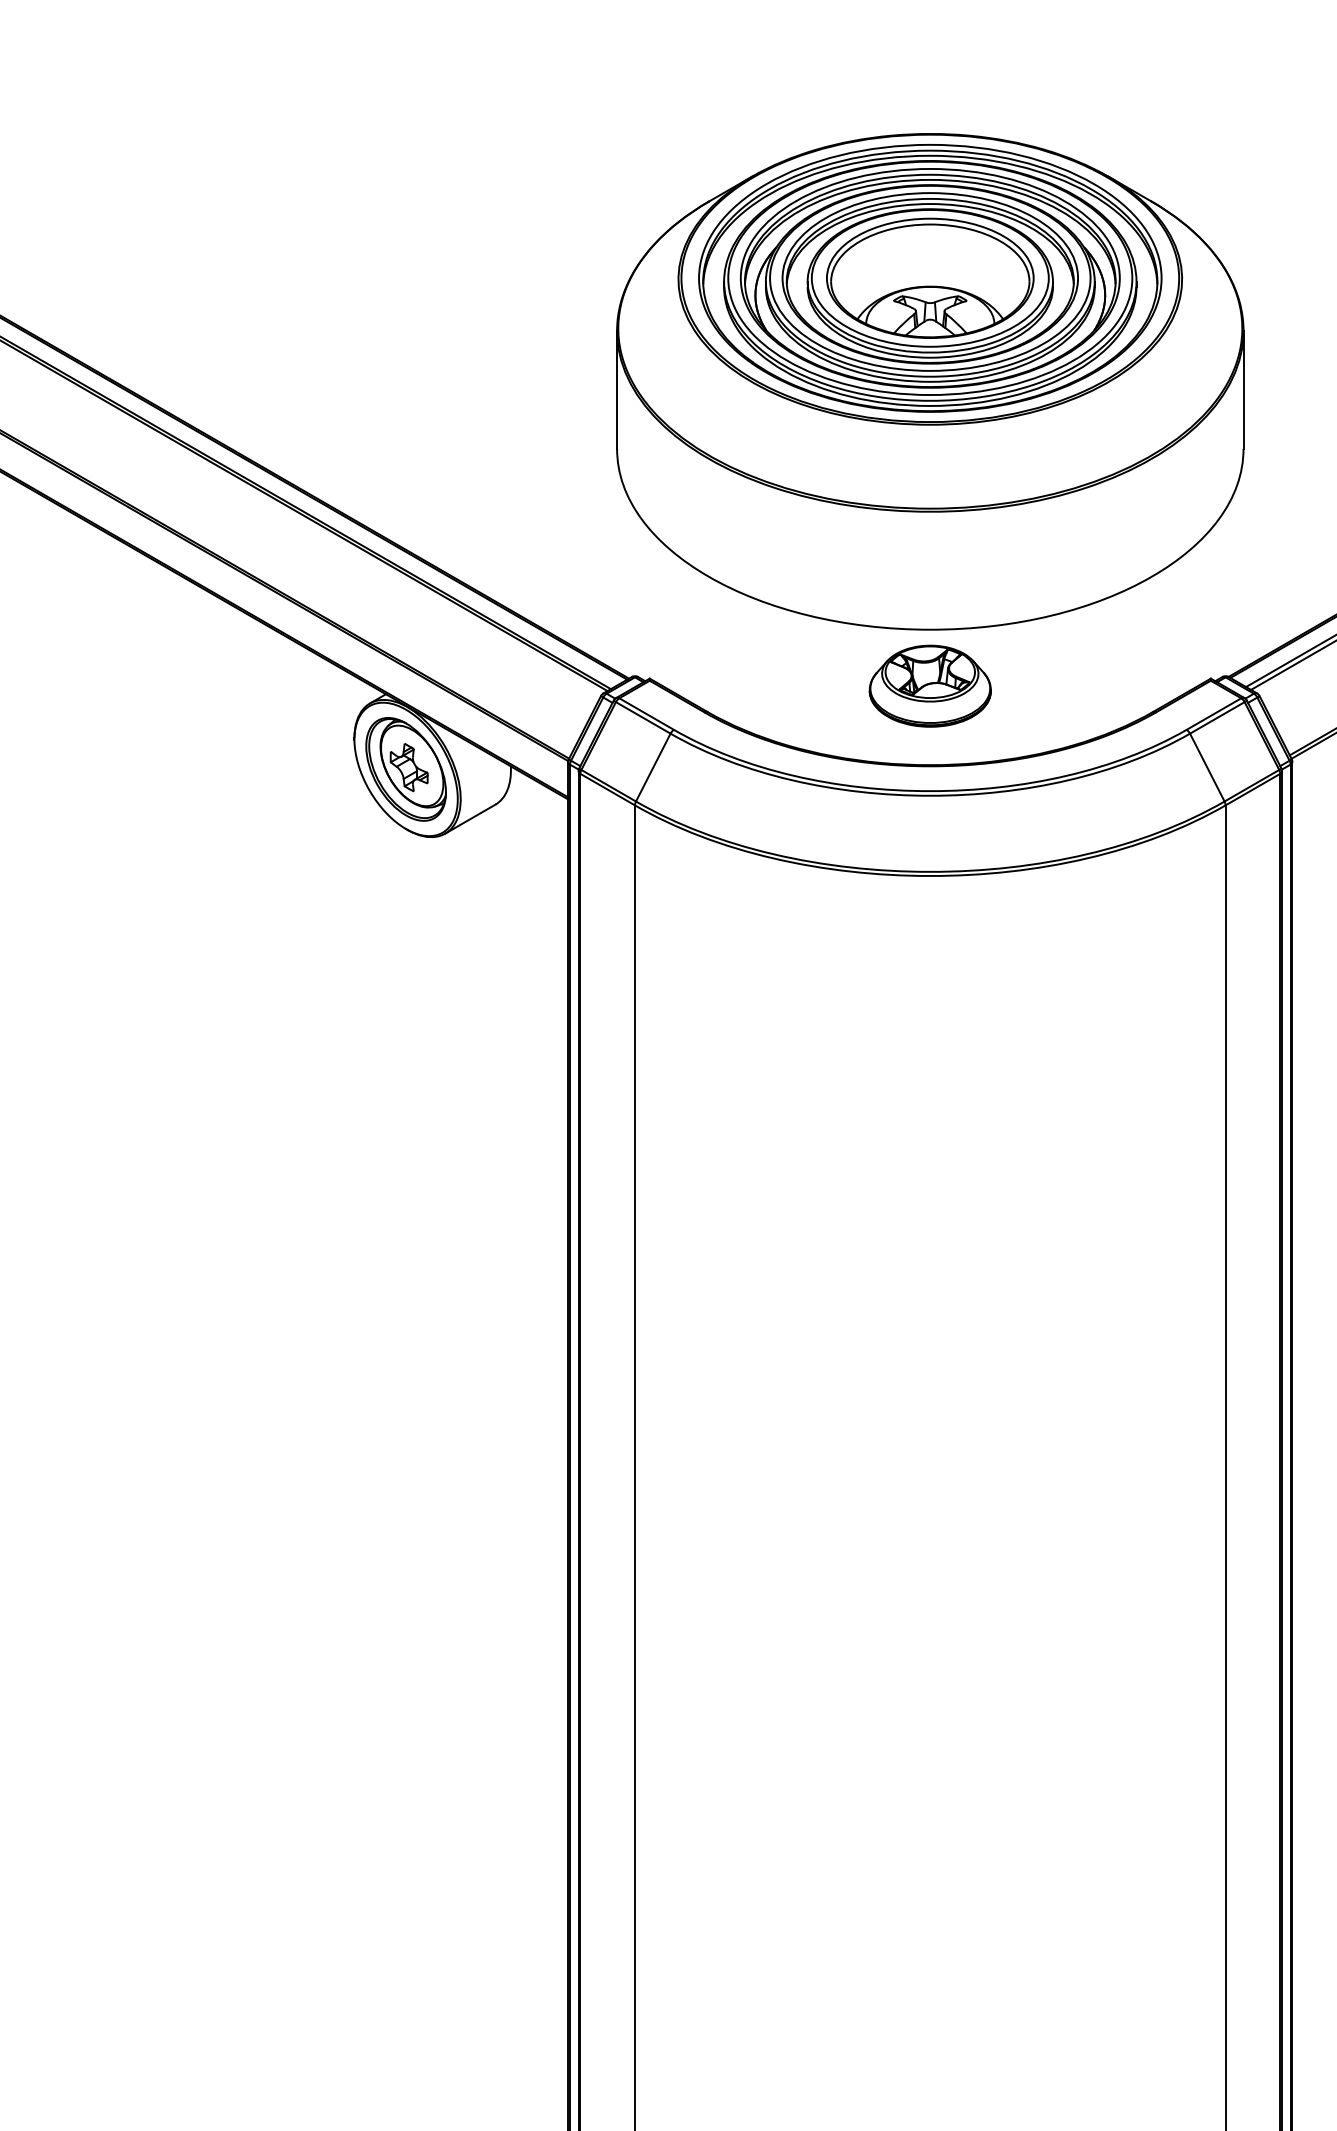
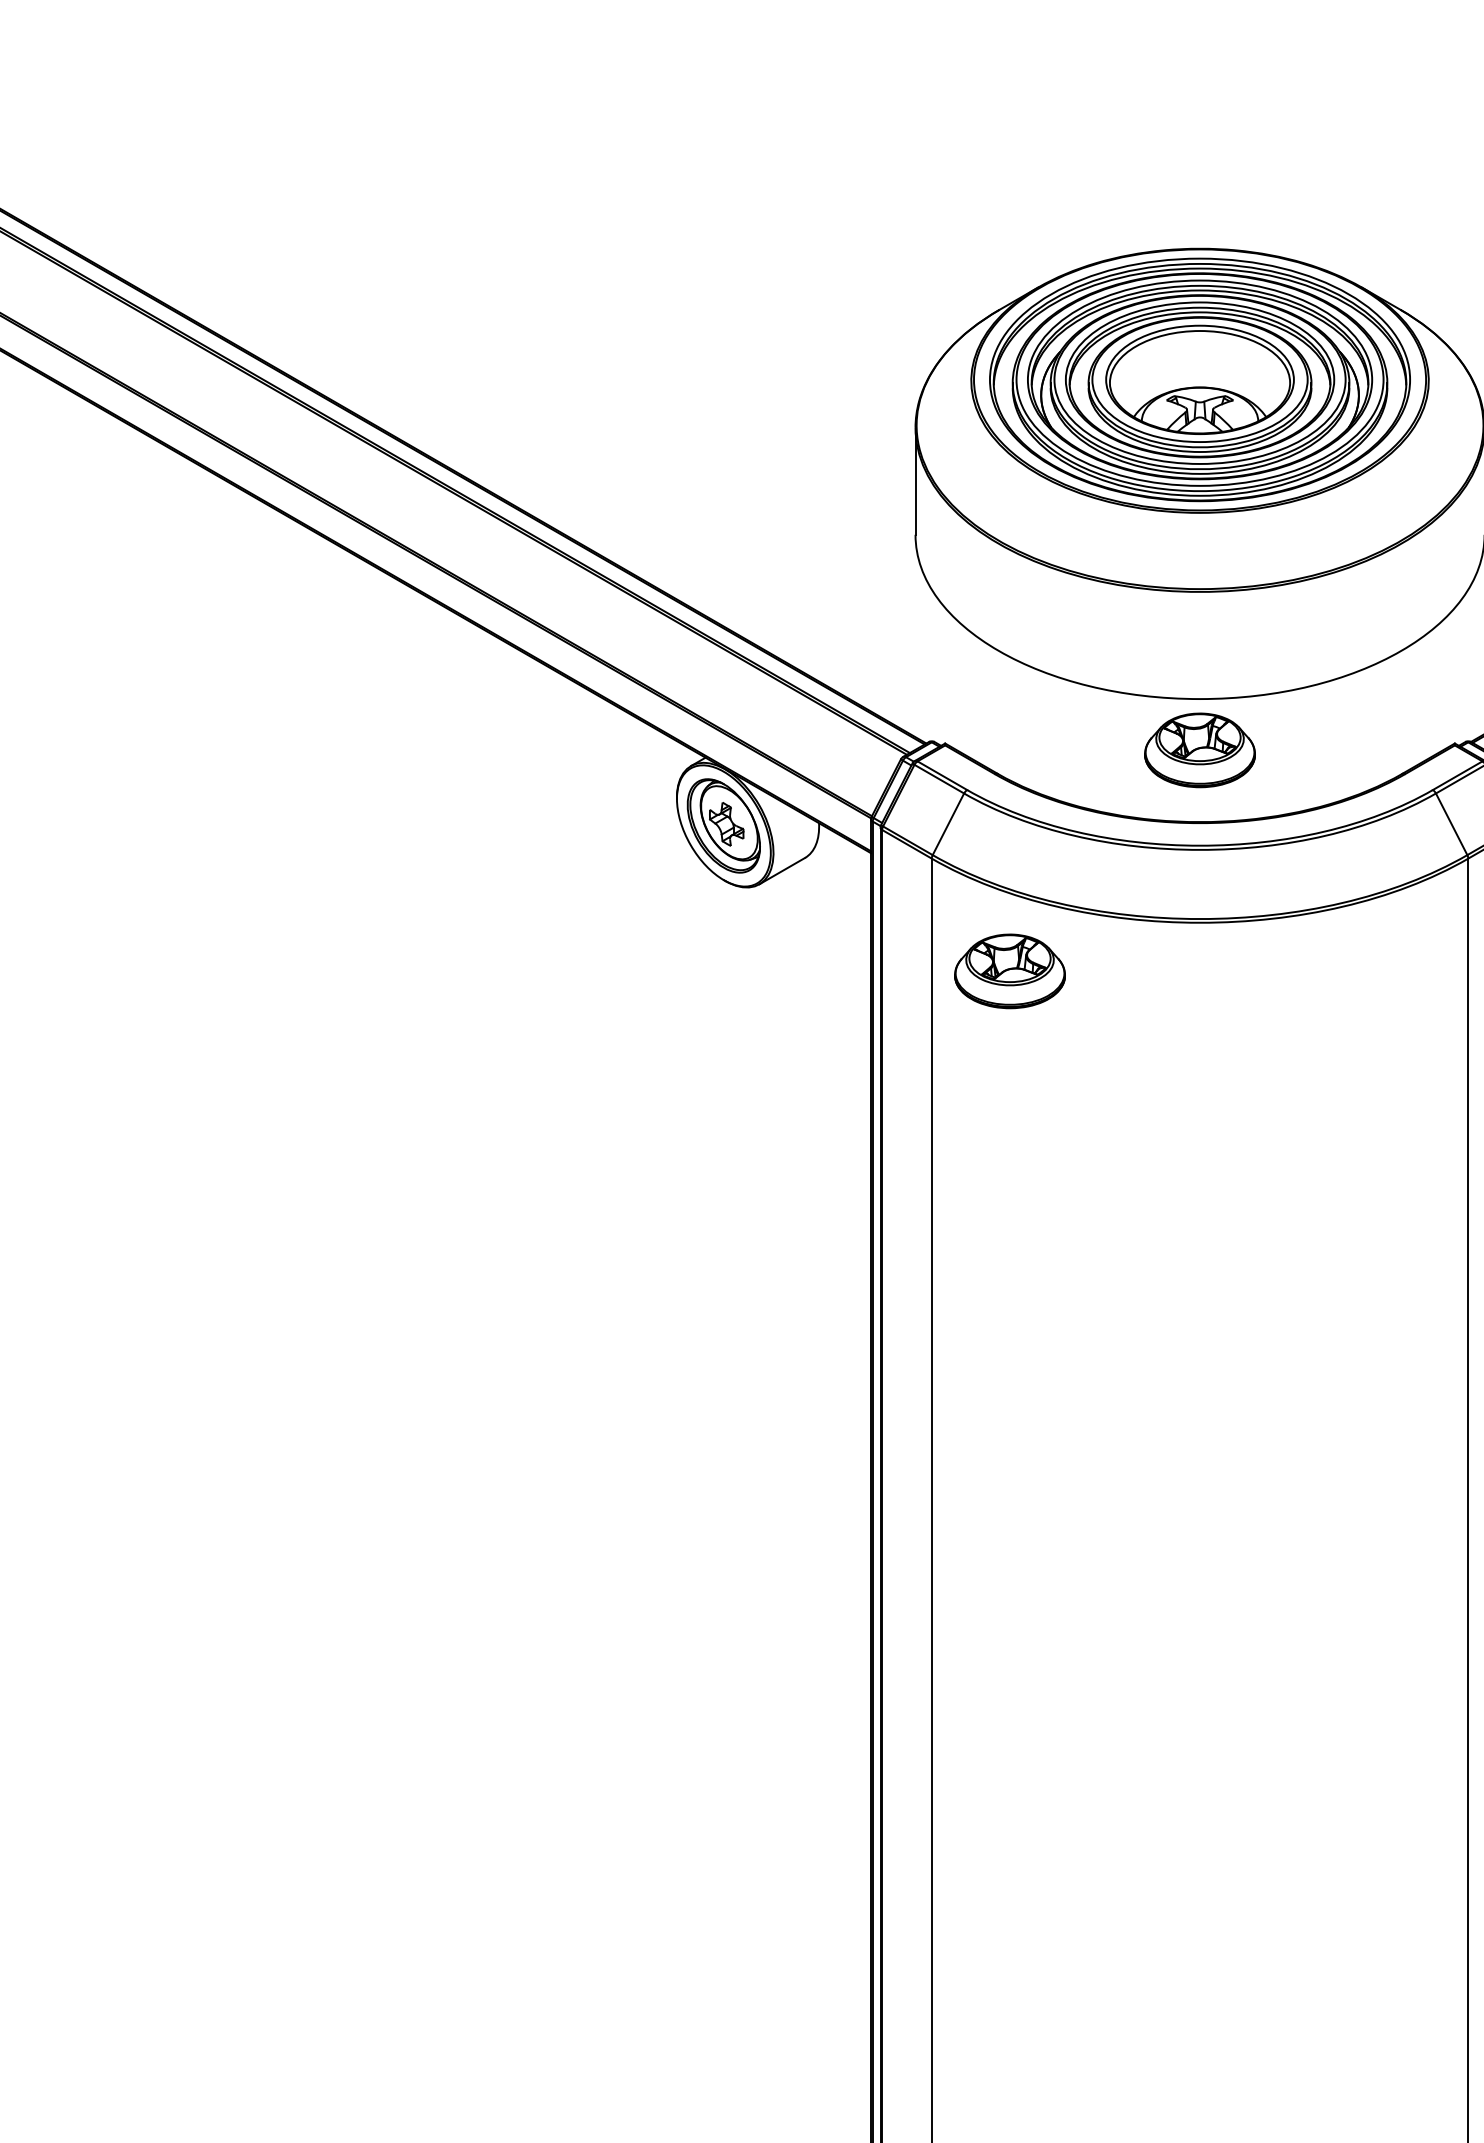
part: (720, 929) -> (1009, 971), added

